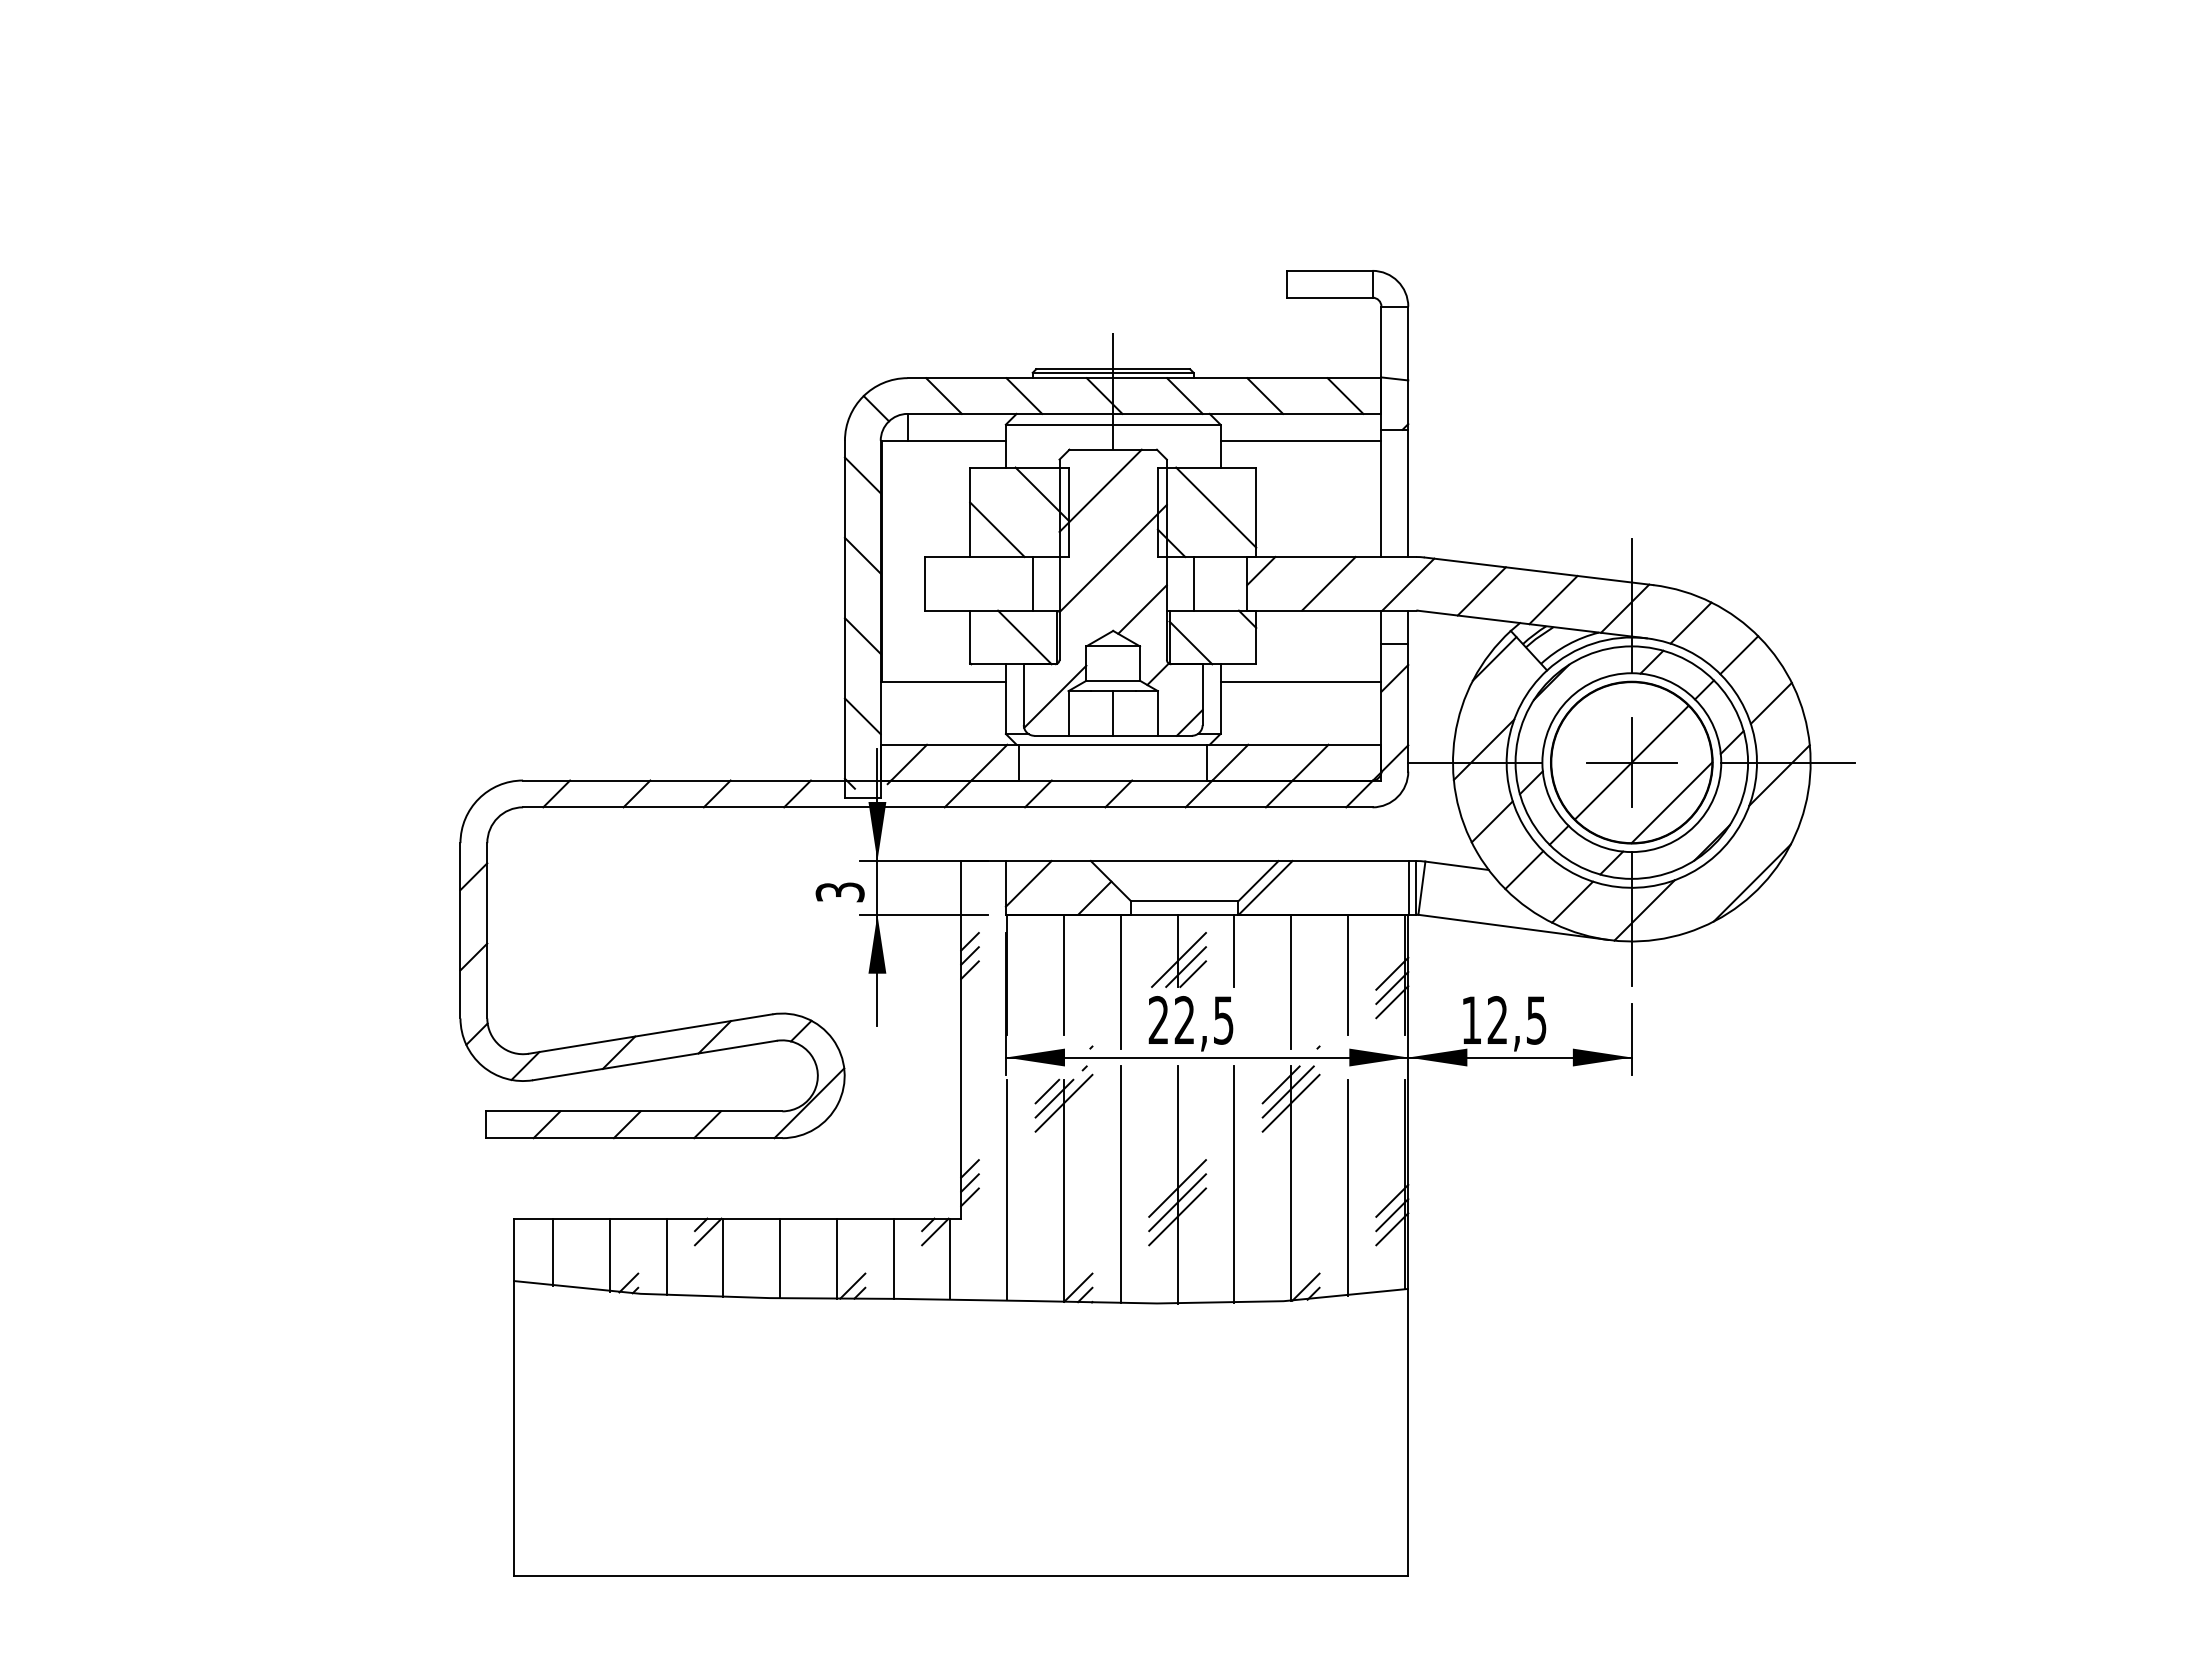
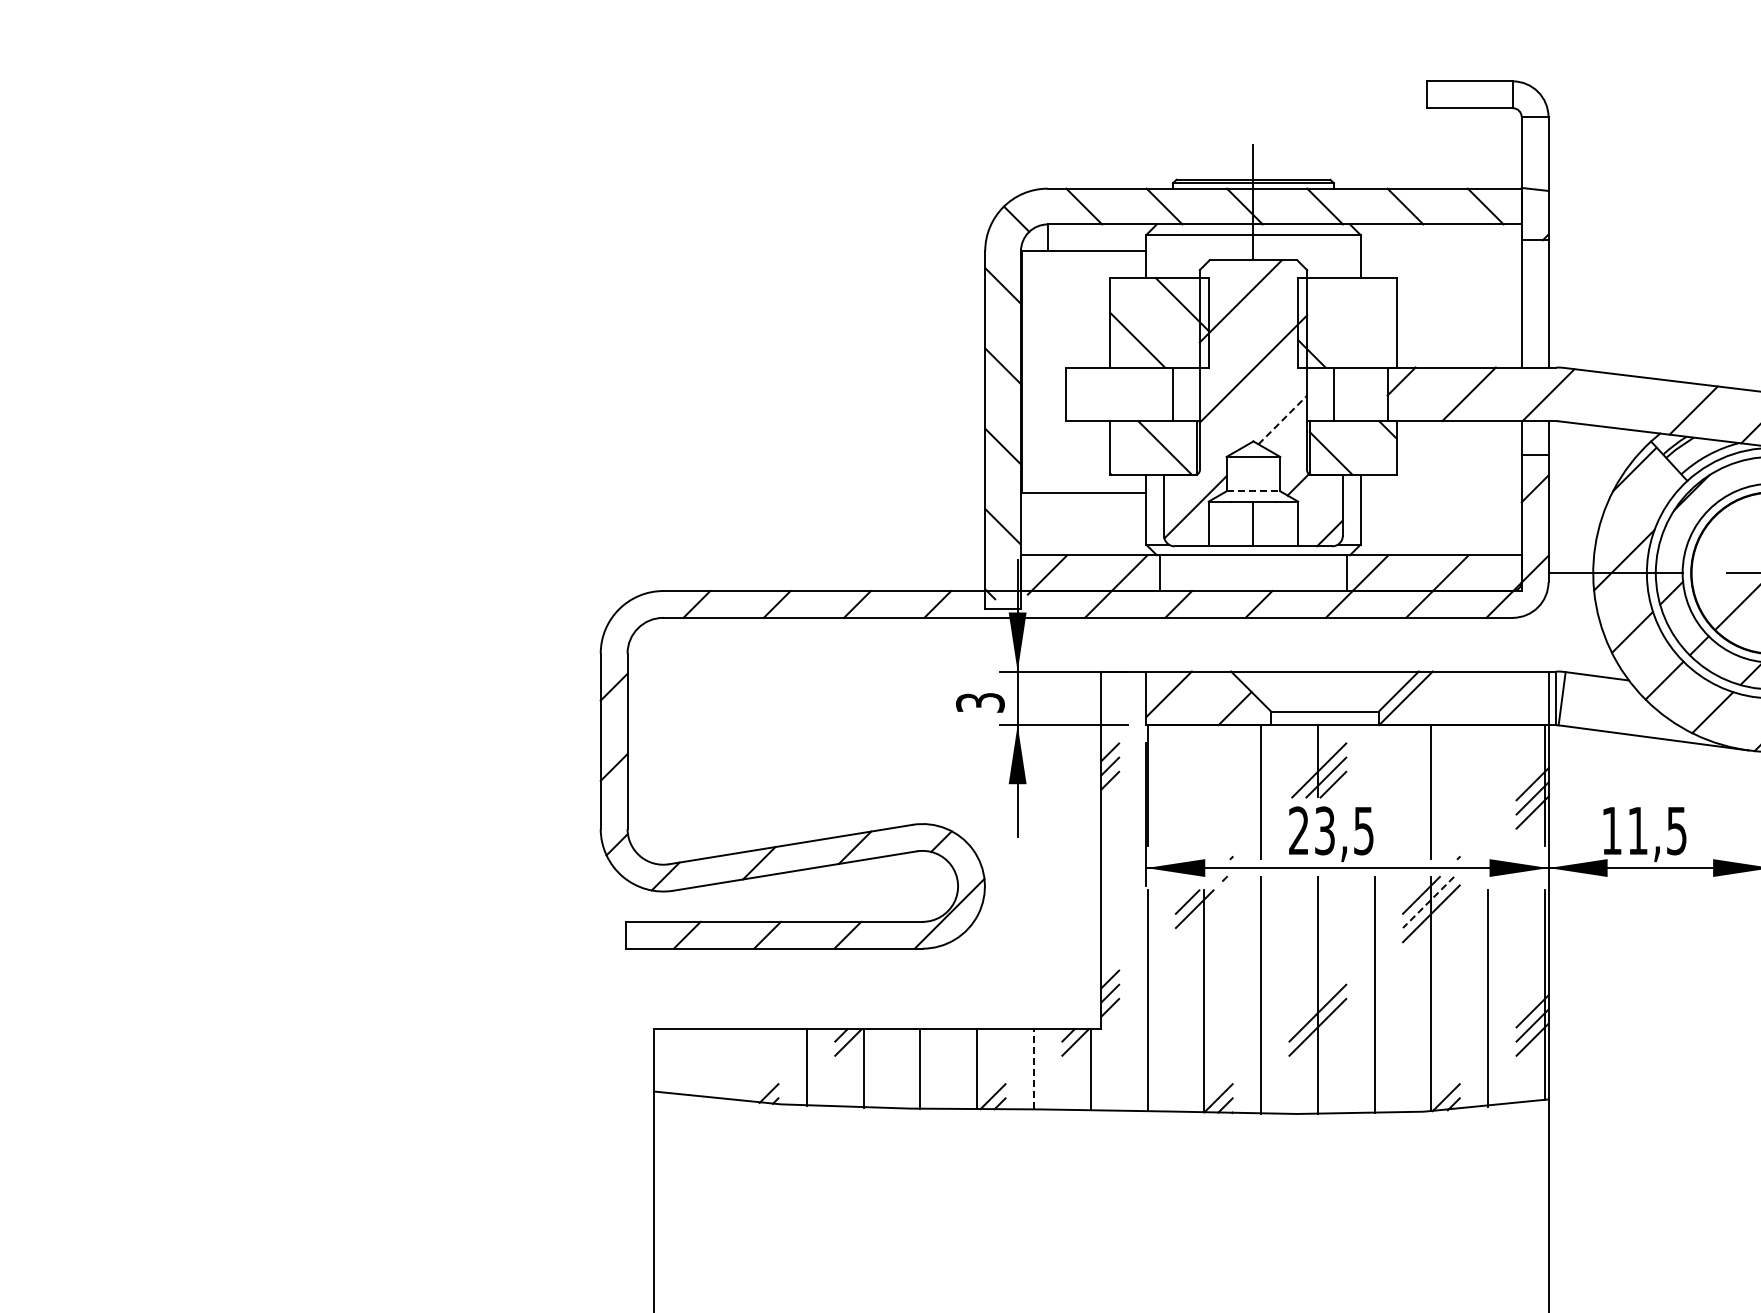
line: (1300, 440) -> (1440, 251), removed
line: (1216, 507) -> (1356, 318), removed
line: (1481, 591) -> (1621, 402), removed
line: (1142, 609) -> (1282, 420), solid -> dashed
line: (1113, 680) -> (1253, 491), solid -> dashed
line: (1300, 682) -> (1440, 493), removed
line: (1234, 950) -> (1374, 761), removed
line: (1064, 974) -> (1204, 785), removed
line: (1347, 974) -> (1487, 785), removed
text: (1496, 1019) -> (1636, 830), 12,5 -> 11,5
text: (1184, 1020) -> (1324, 831), 22,5 -> 23,5
line: (1287, 1092) -> (1427, 903), solid -> dashed
line: (1063, 1102) -> (1203, 913), removed
line: (1177, 1188) -> (1317, 999), removed
line: (553, 1252) -> (693, 1063), removed
line: (609, 1254) -> (749, 1065), removed
line: (893, 1258) -> (1033, 1069), solid -> dashed

